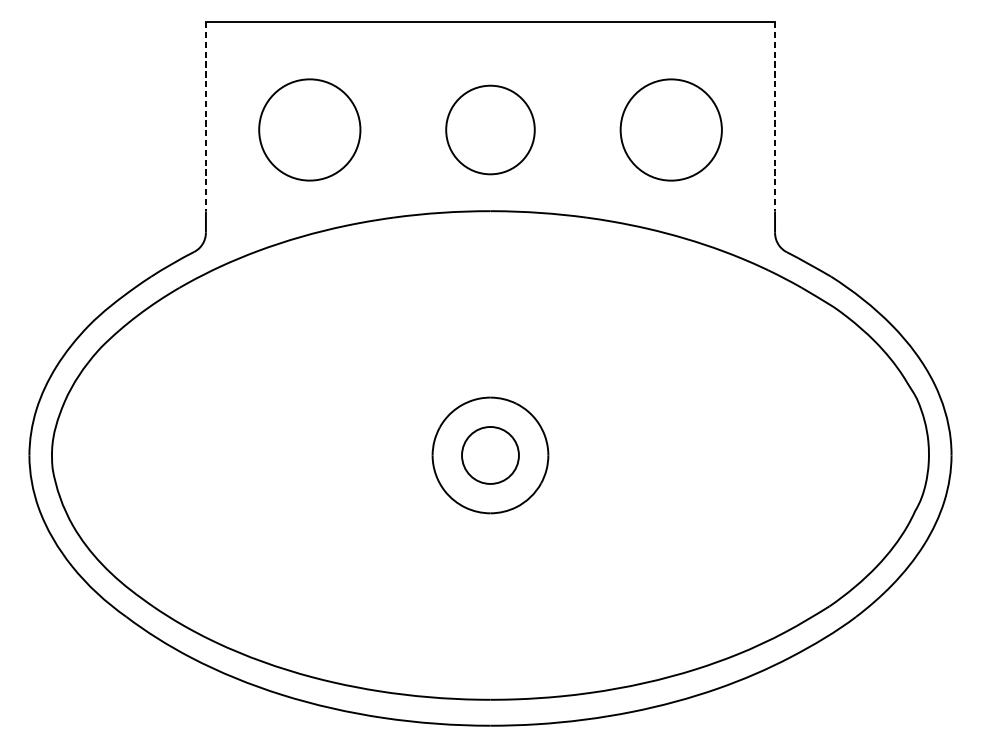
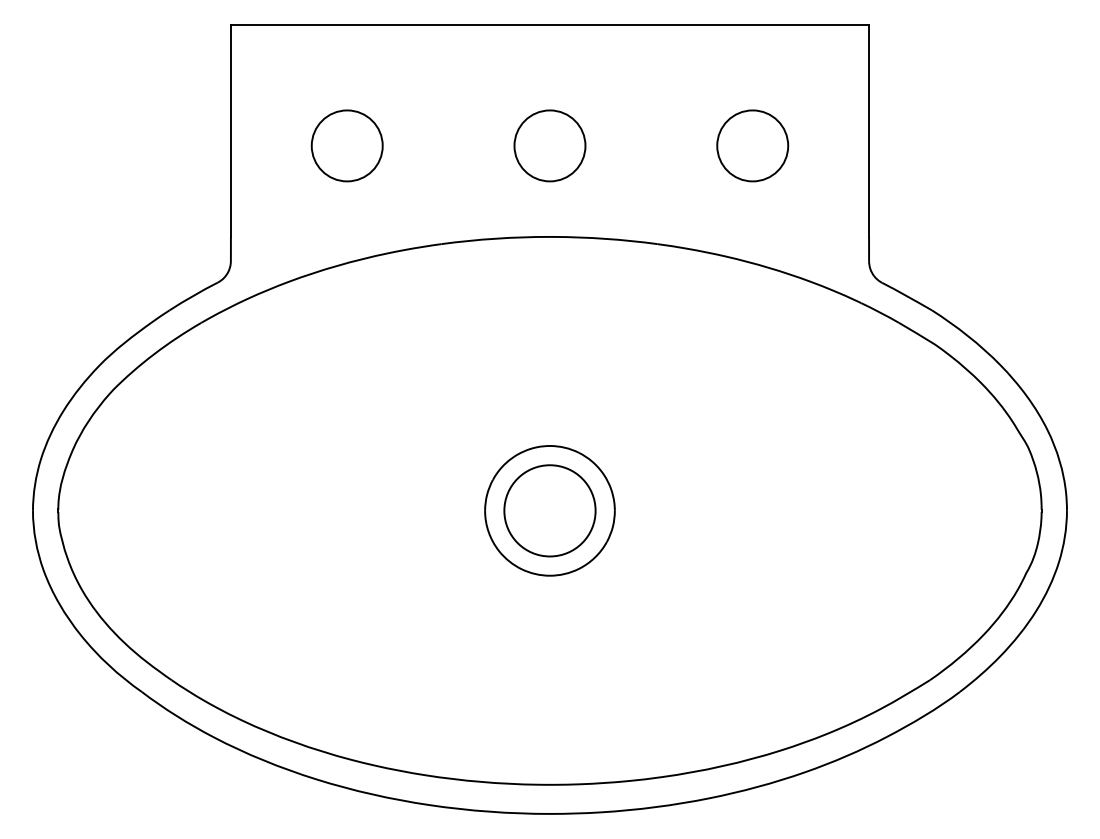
line: (205, 117) -> (230, 131), dashed -> solid
line: (775, 117) -> (869, 131), dashed -> solid
circle: (309, 129) -> (346, 145), size x0.62
circle: (490, 129) -> (549, 145), size x0.71
circle: (671, 129) -> (752, 145), size x0.62
circle: (490, 455) -> (549, 510), size x1.43

